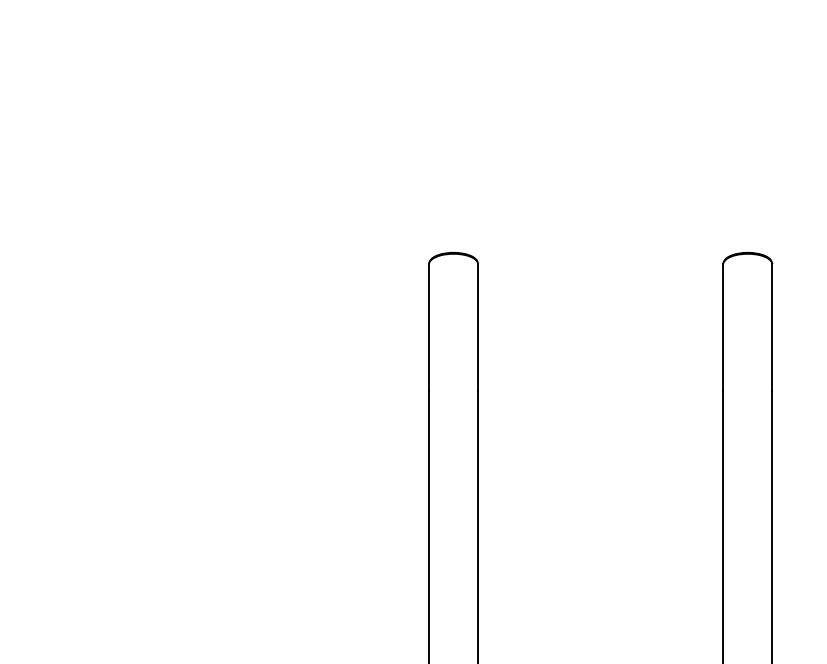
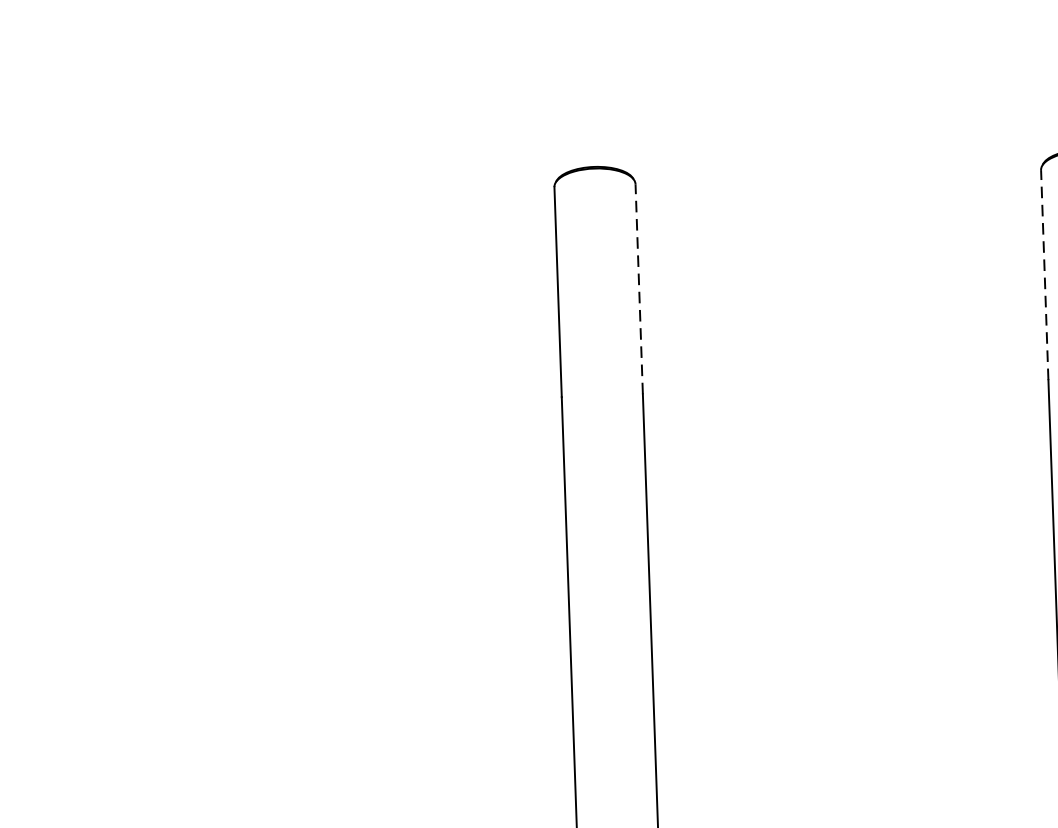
line: (478, 327) -> (639, 289), solid -> dashed
line: (723, 327) -> (1045, 274), solid -> dashed

